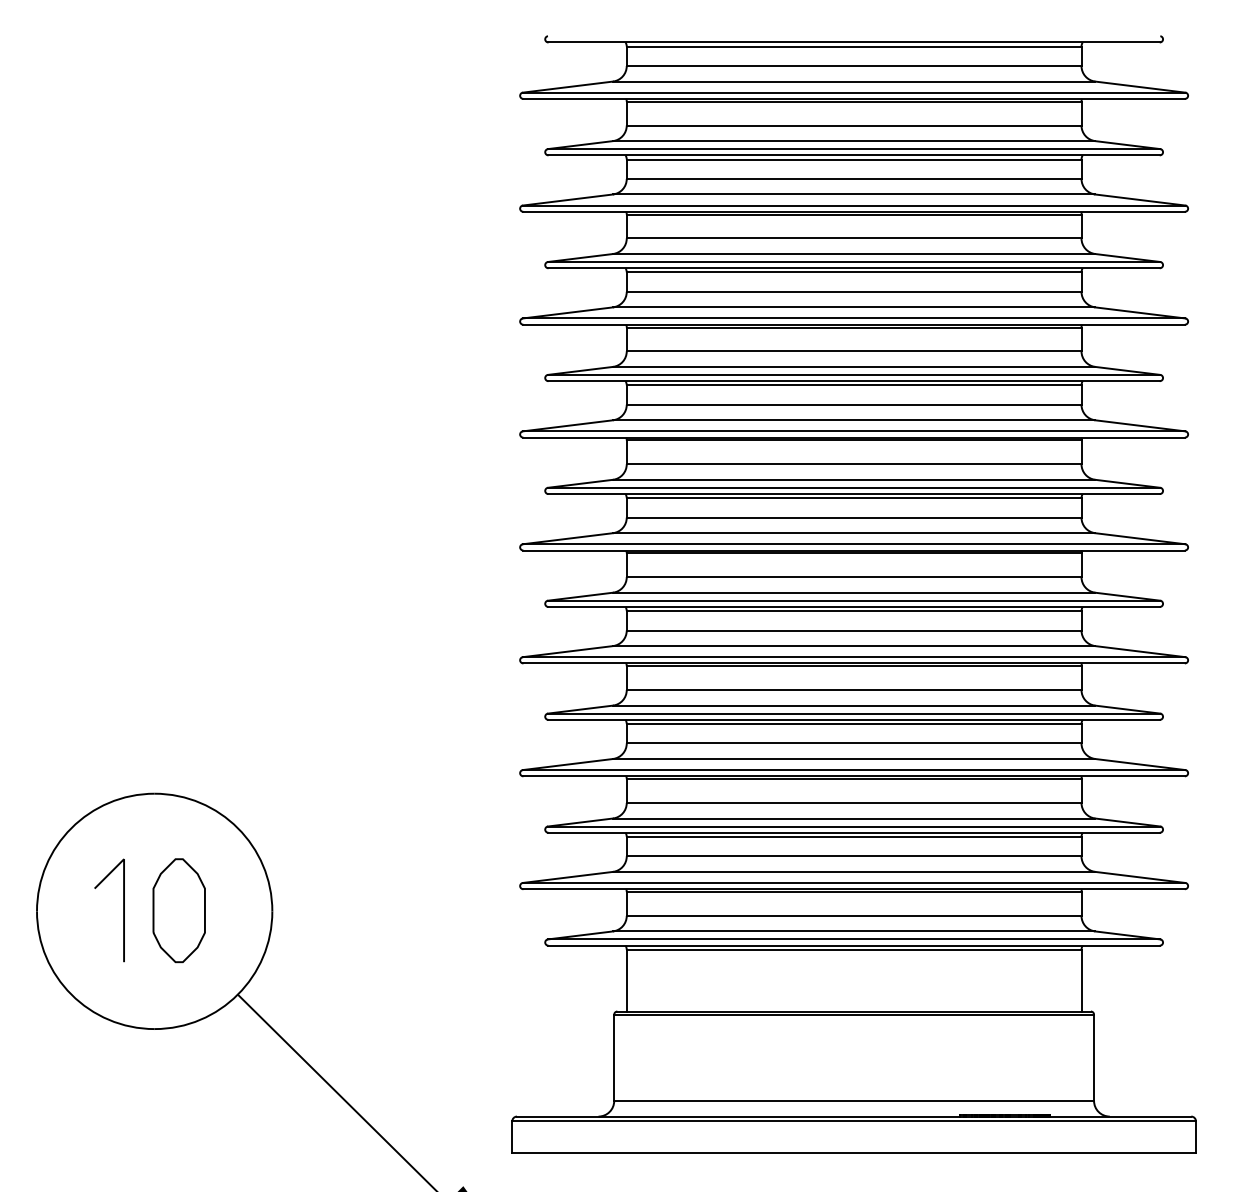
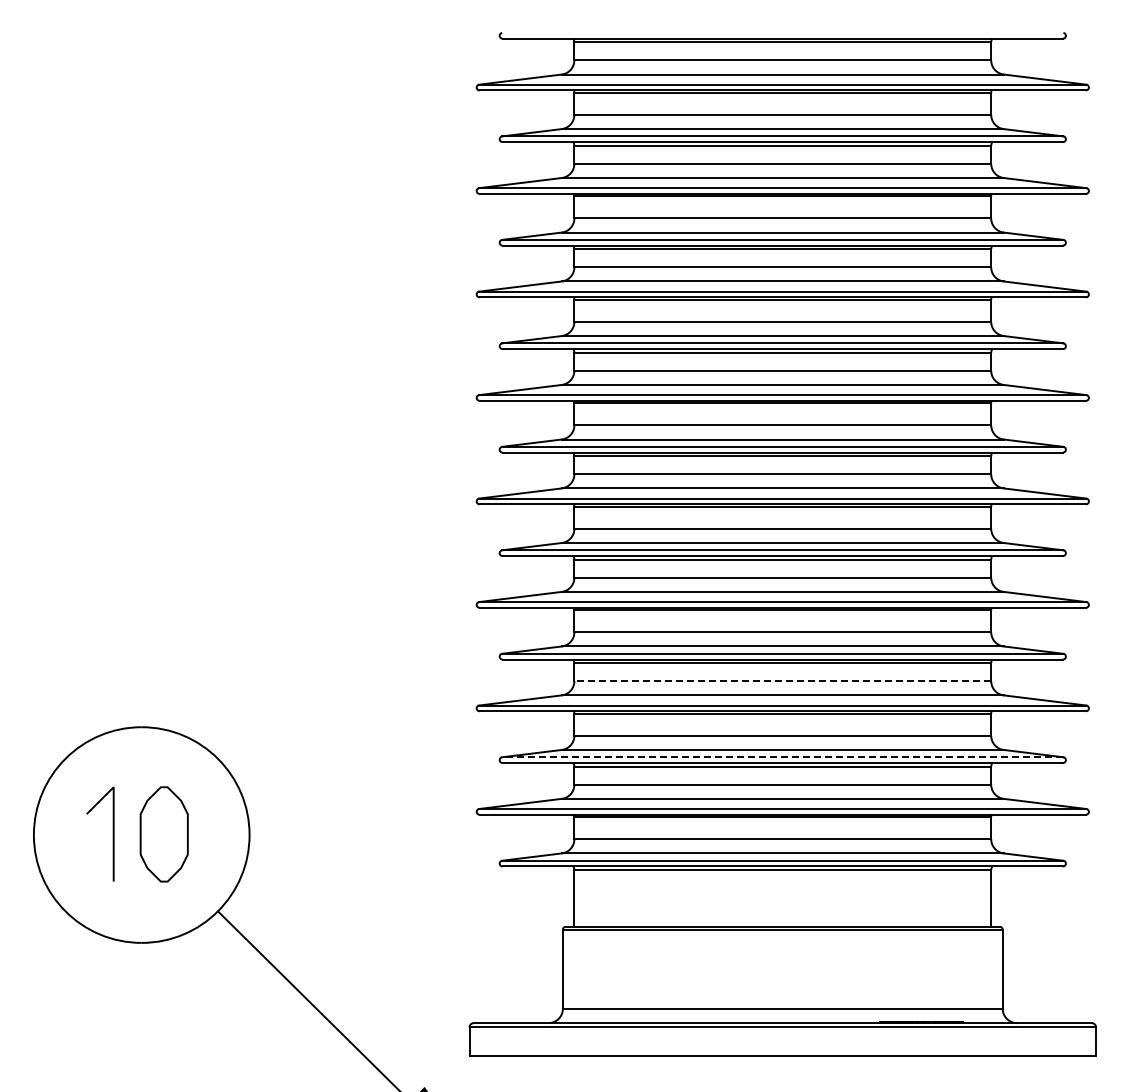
line: (853, 743) -> (782, 681), solid -> dashed
line: (853, 826) -> (782, 757), solid -> dashed

